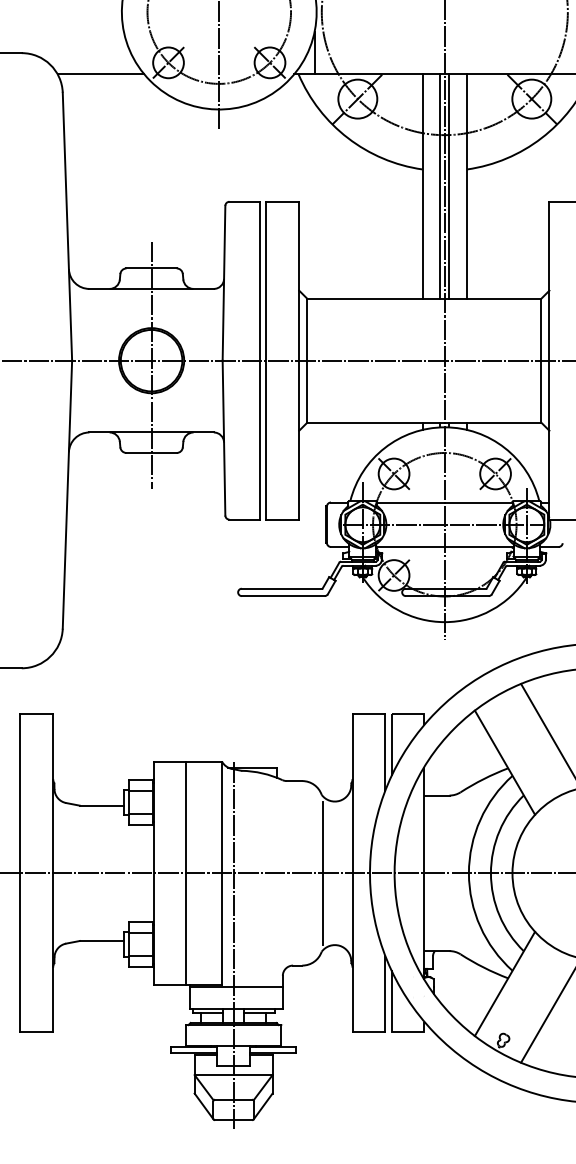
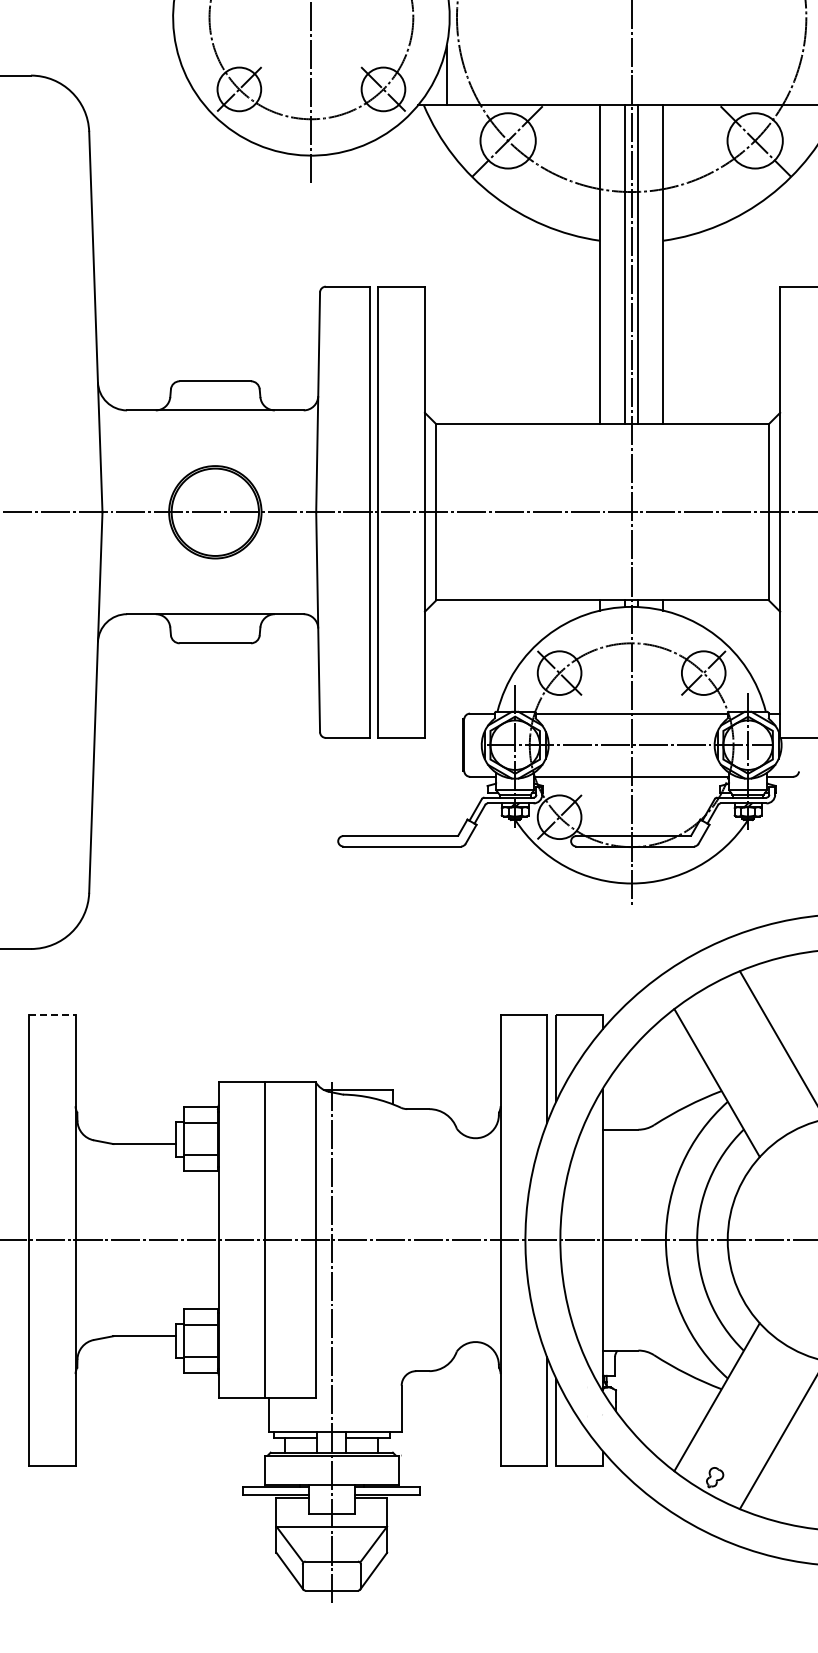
line: (100, 74) -> (142, 105), removed
line: (151, 365) -> (215, 518), removed
line: (36, 714) -> (52, 1014), solid -> dashed
line: (322, 873) -> (458, 1240), removed
line: (236, 986) -> (335, 1401), removed

